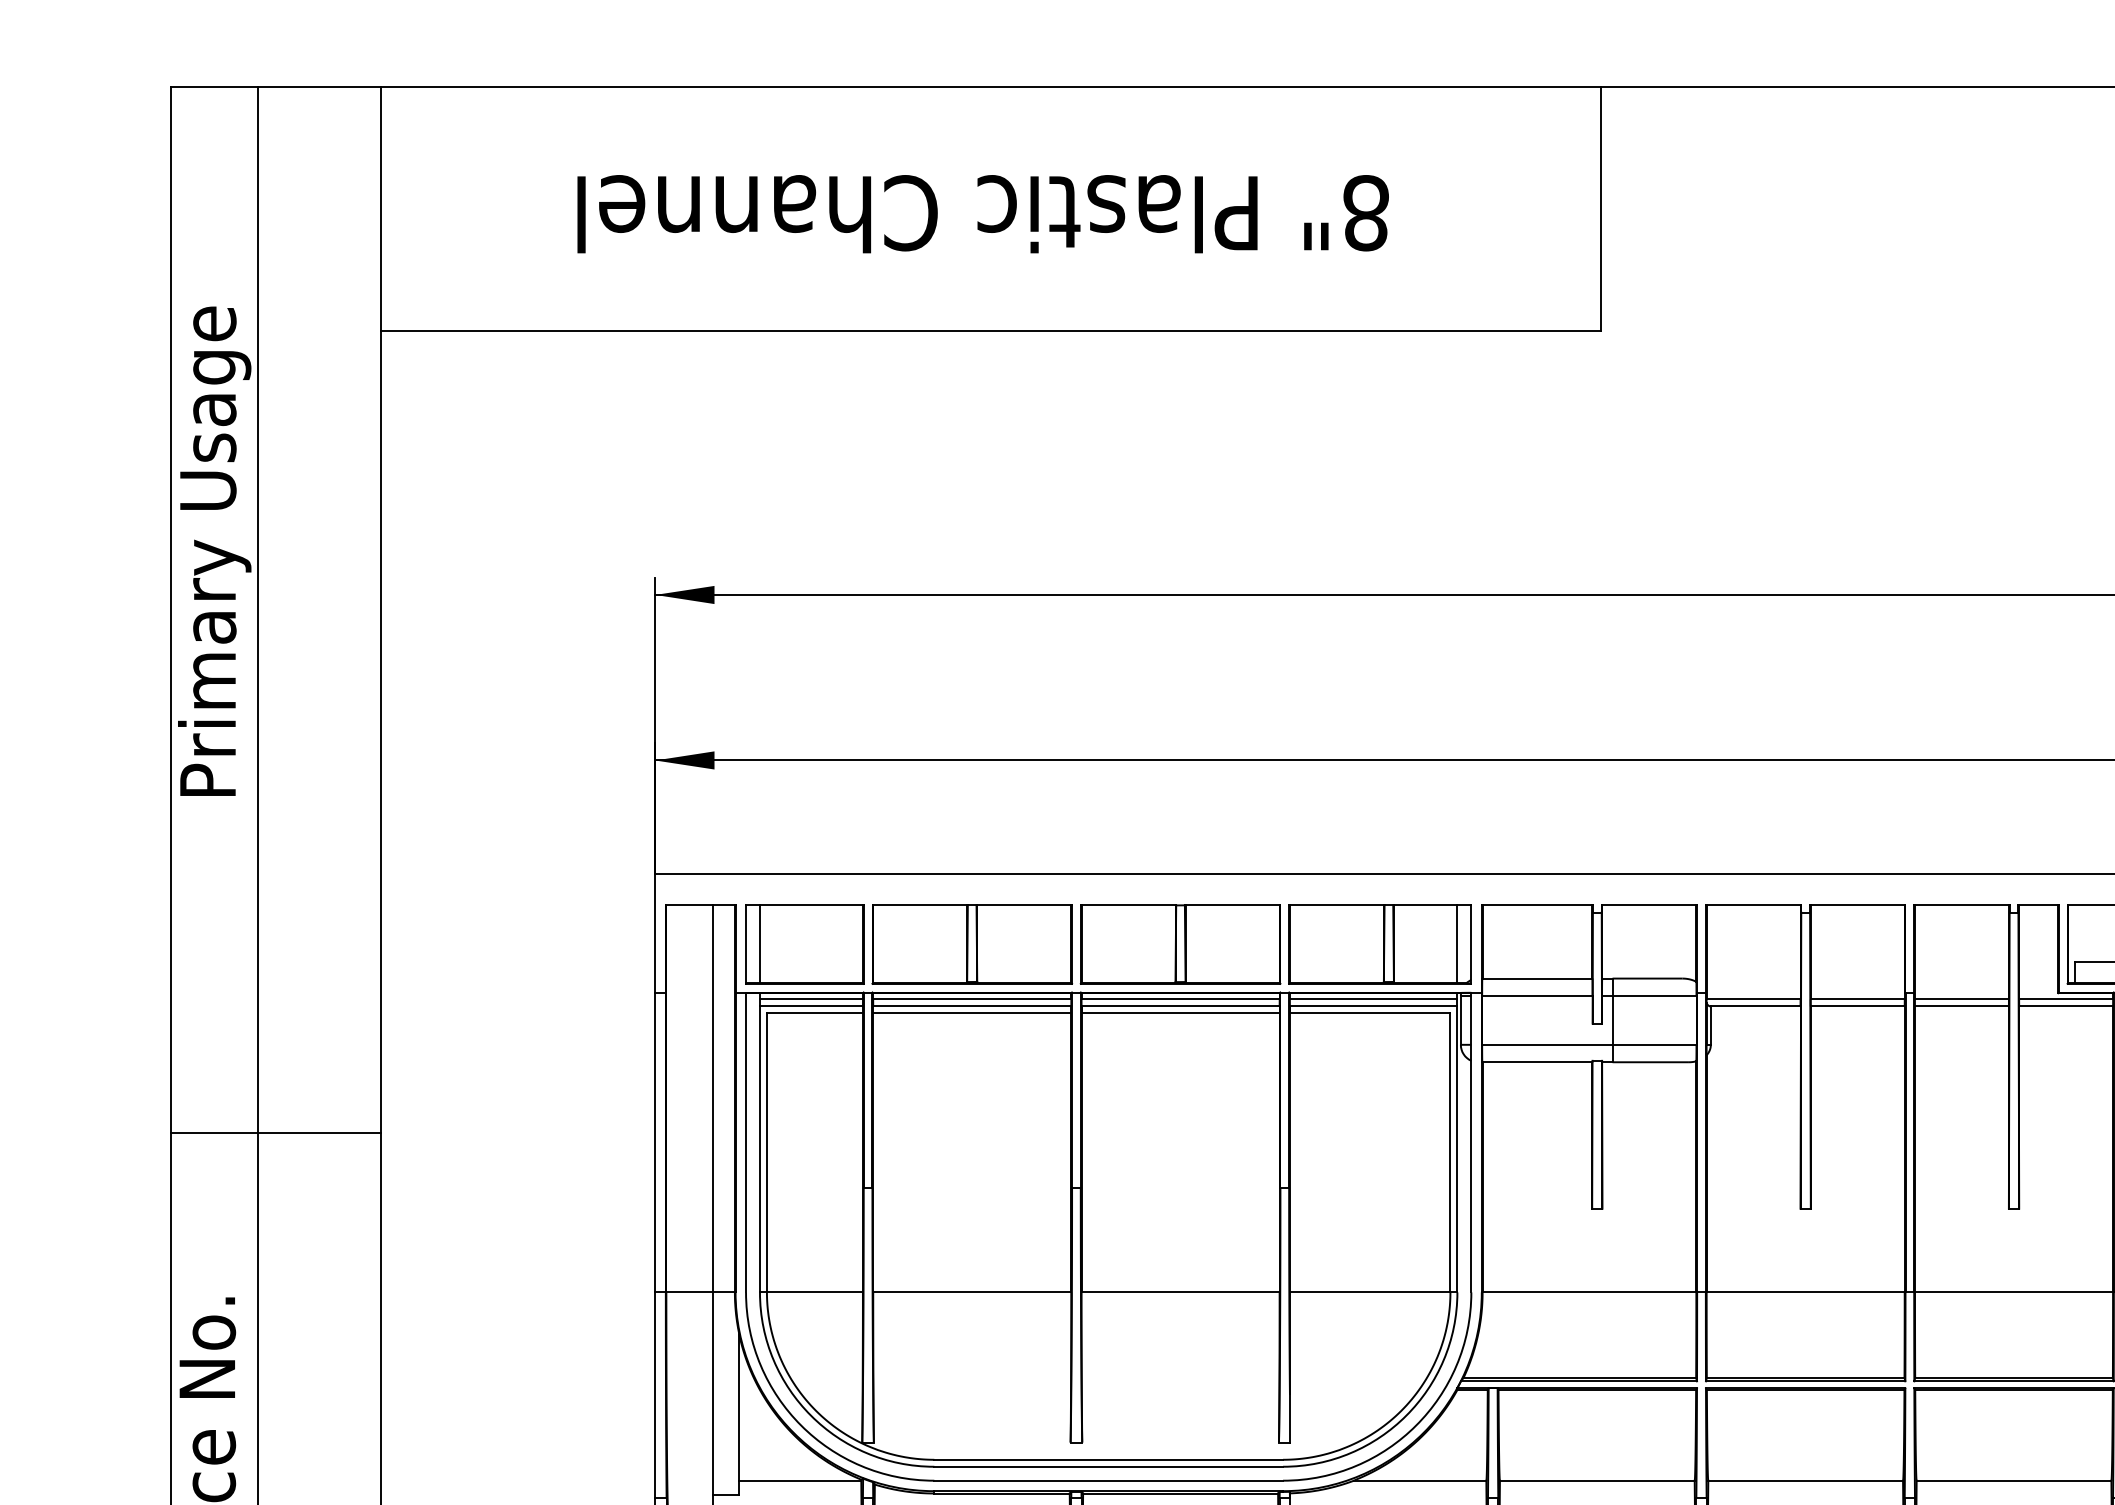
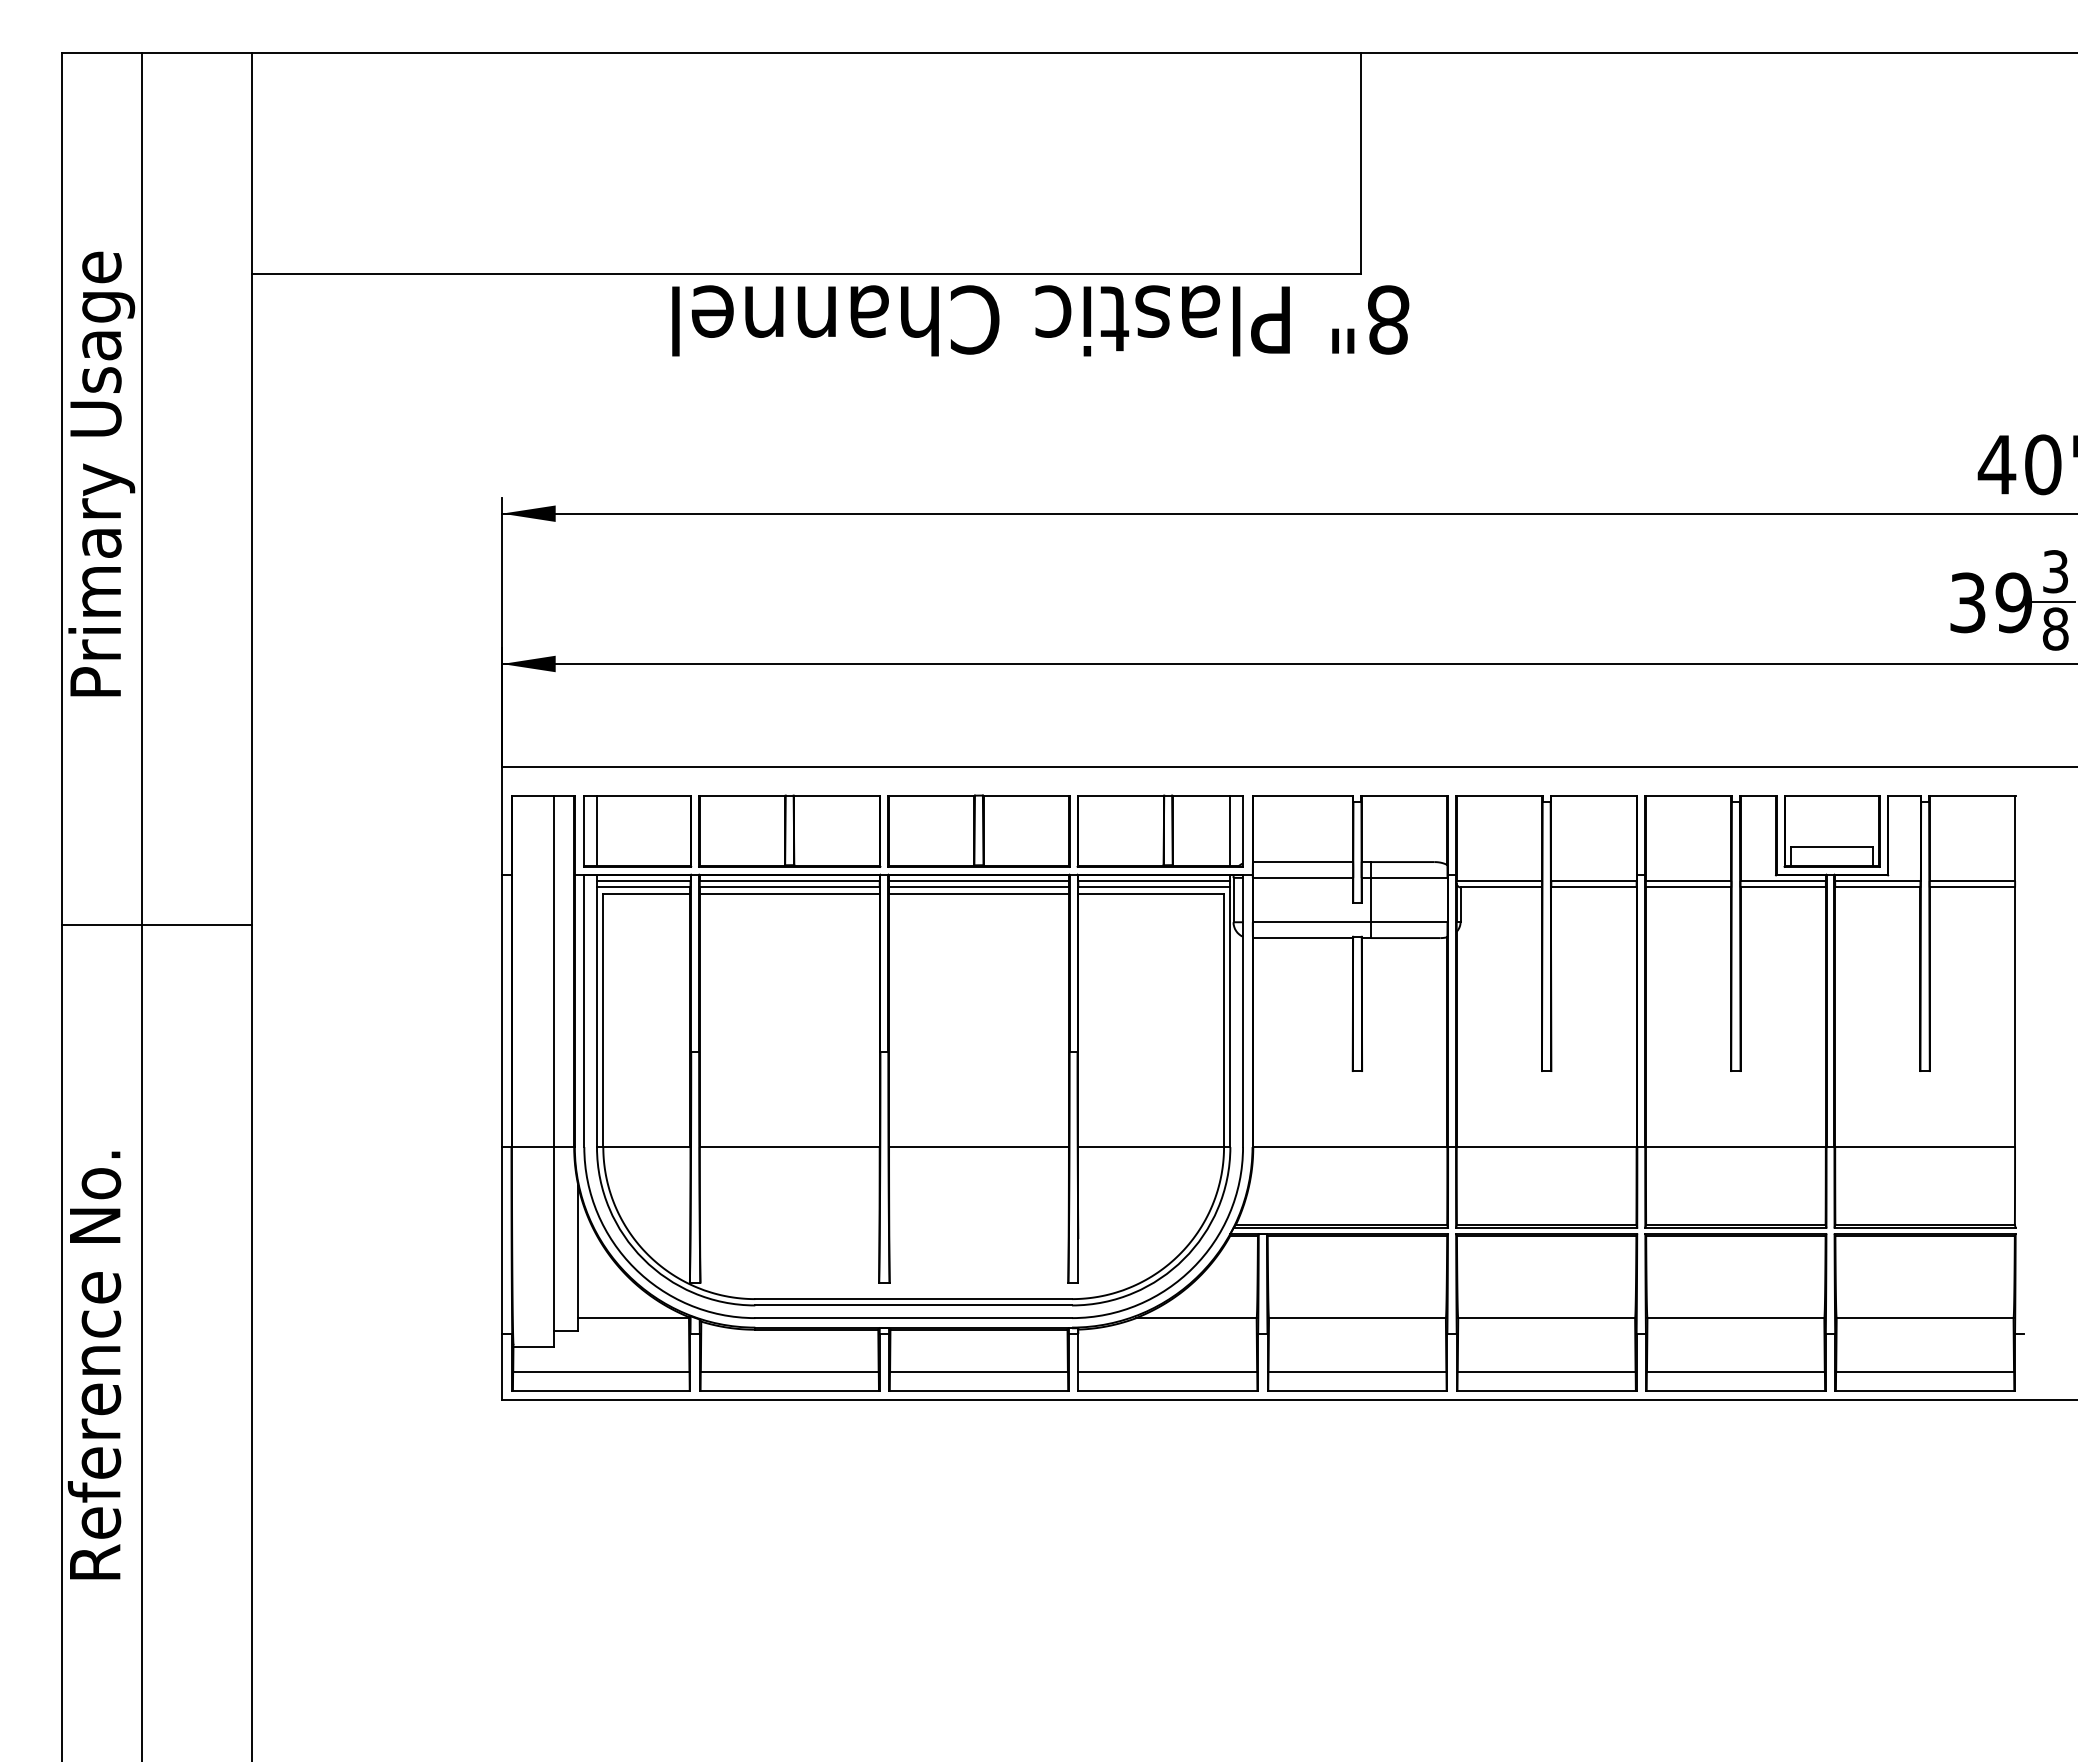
text: (982, 213) -> (1040, 320), moved
line: (276, 1133) -> (157, 924), moved

